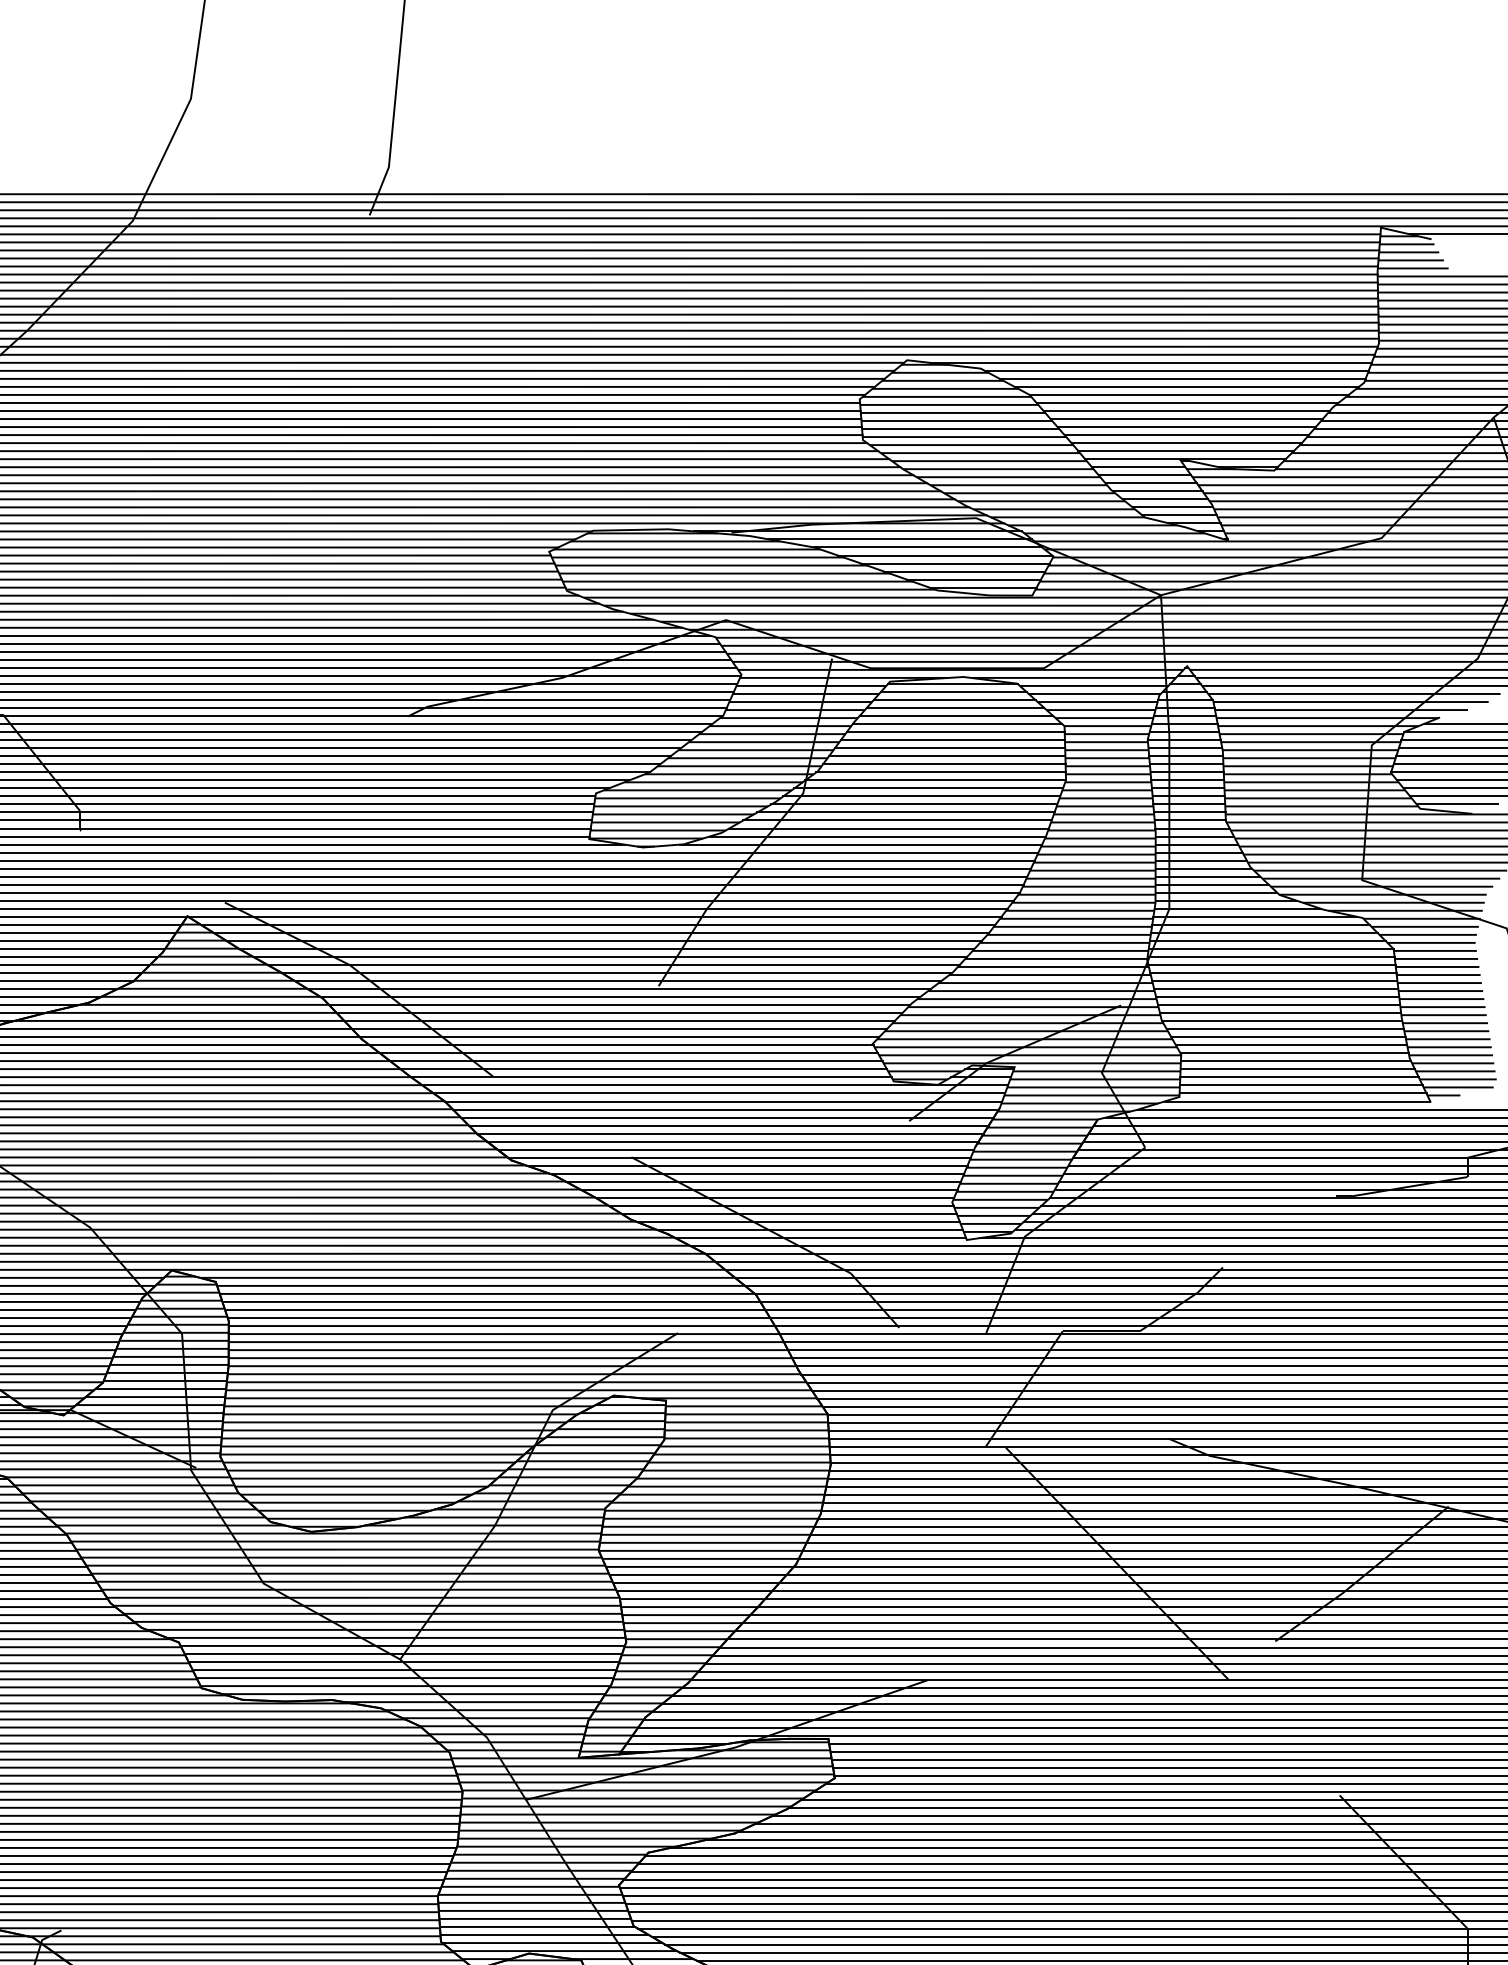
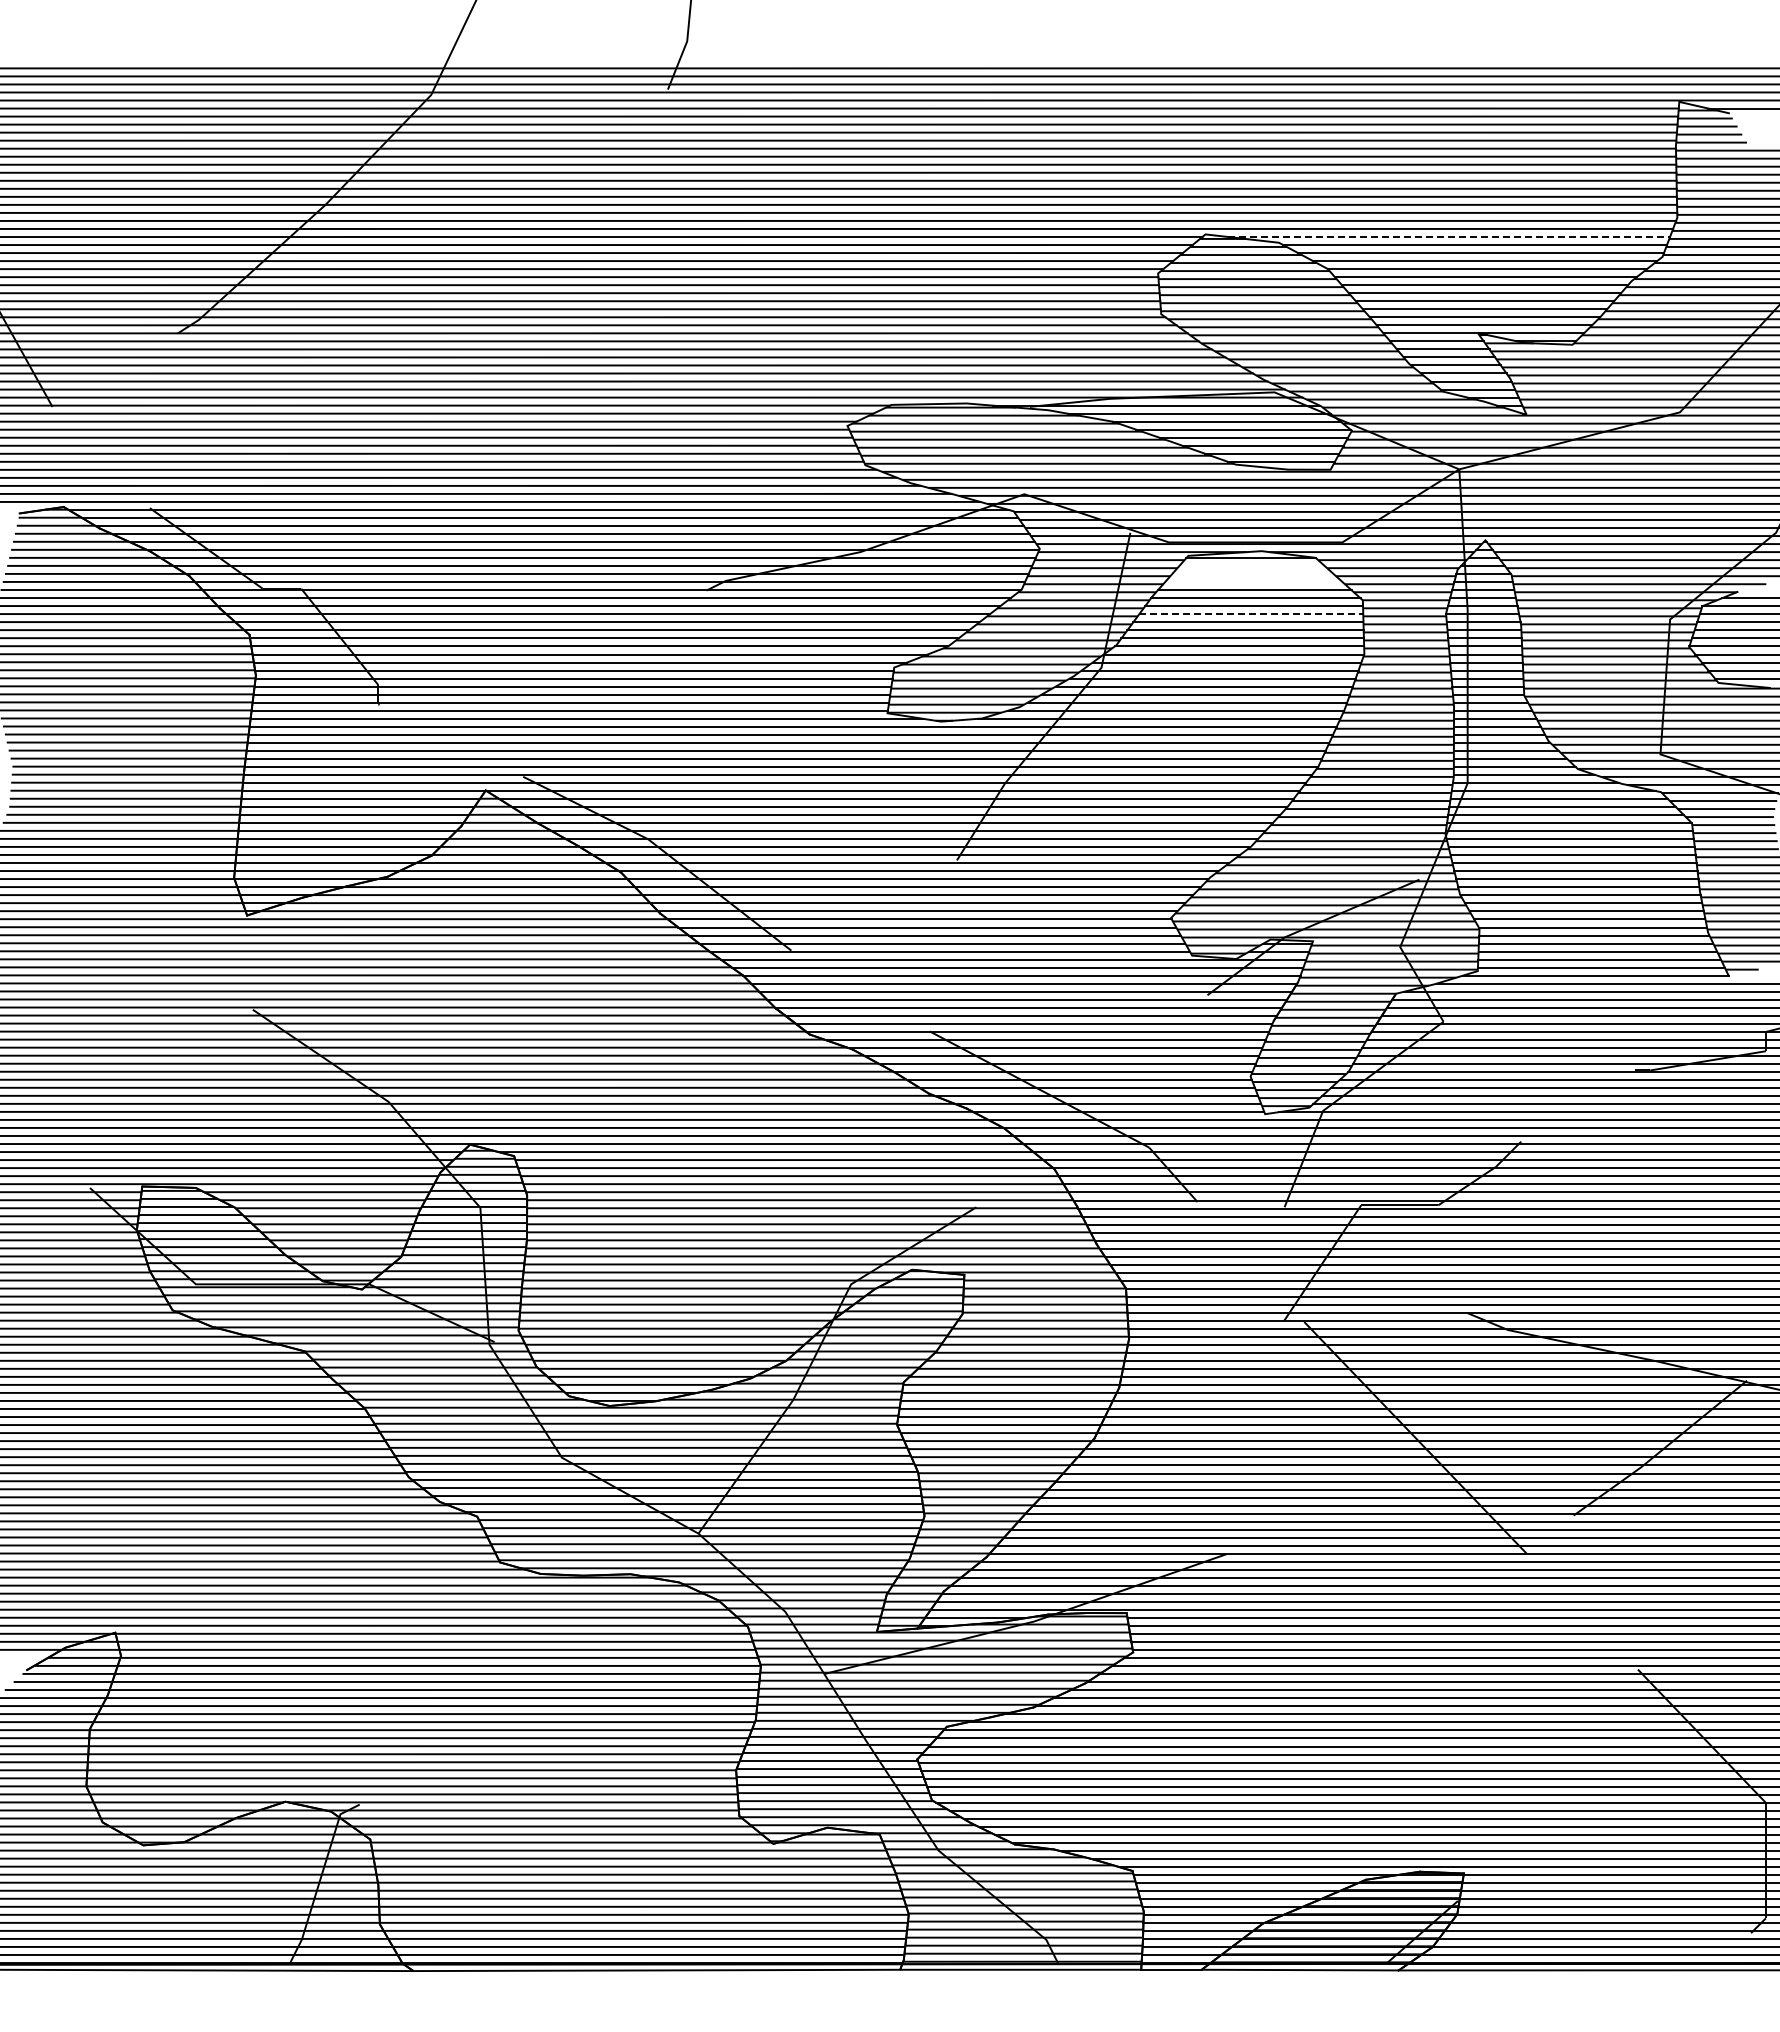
line: (1151, 362) -> (1449, 236), solid -> dashed
line: (953, 692) -> (1251, 566), removed
line: (954, 700) -> (1252, 574), removed
line: (955, 708) -> (1253, 582), removed
line: (953, 740) -> (1251, 614), solid -> dashed

